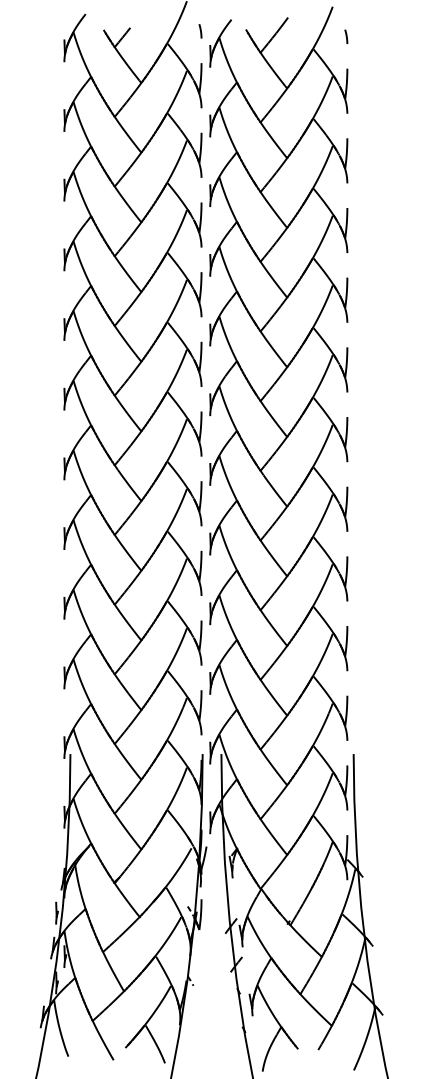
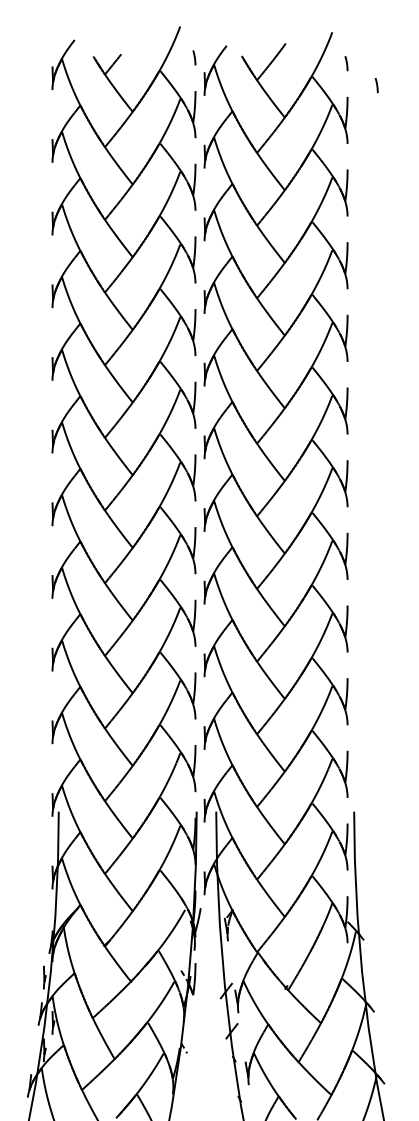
line: (375, 57) -> (376, 85), added

